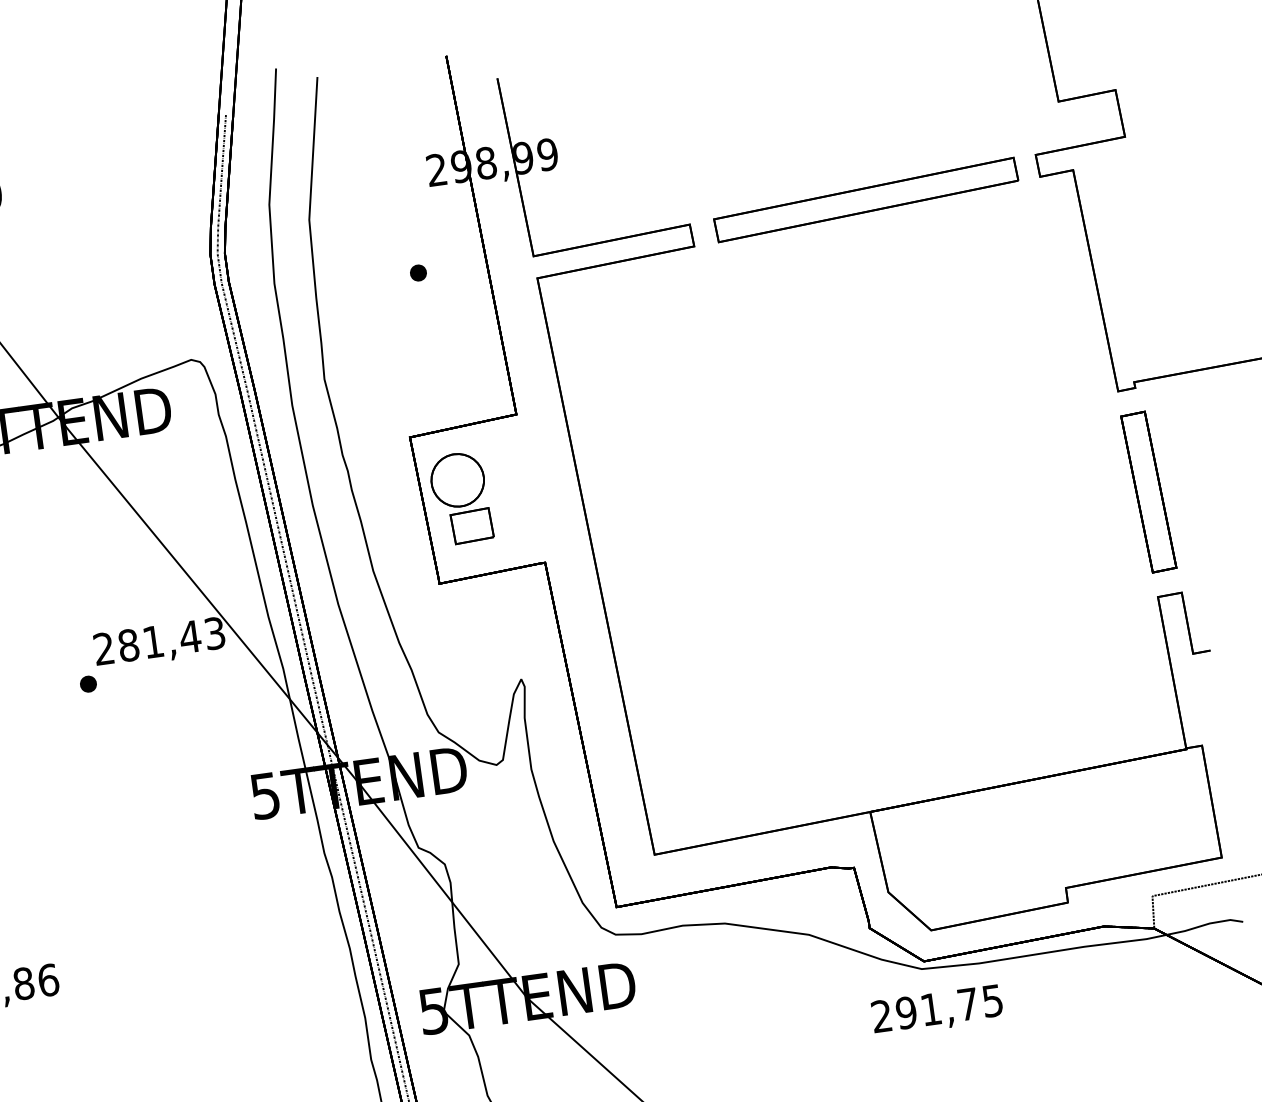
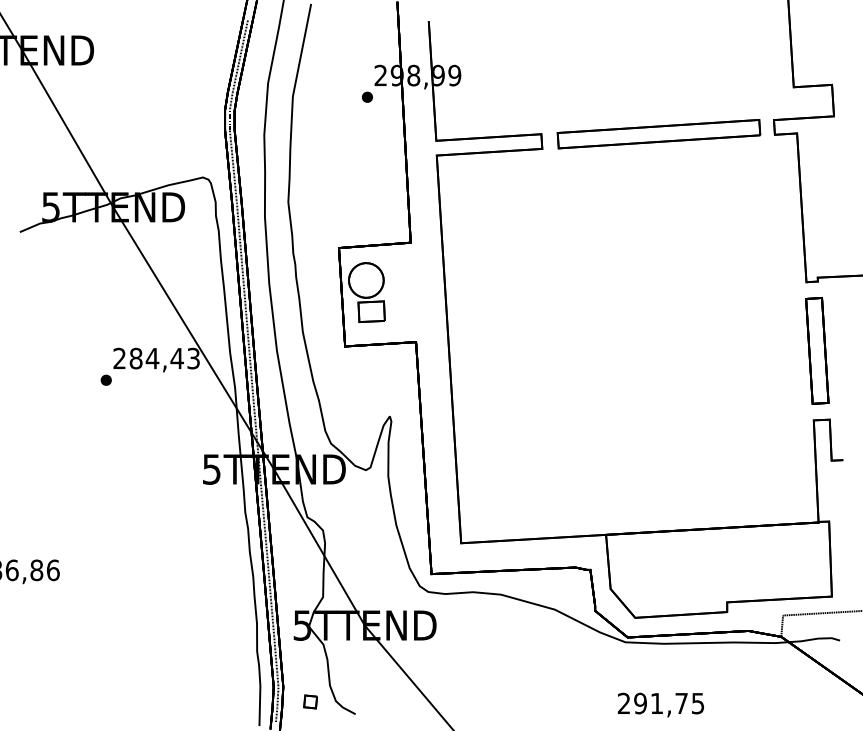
part: (418, 271) -> (367, 96), moved
text: (153, 641) -> (152, 358), 281,43 -> 284,43
text: (936, 1010) -> (660, 704), moved

